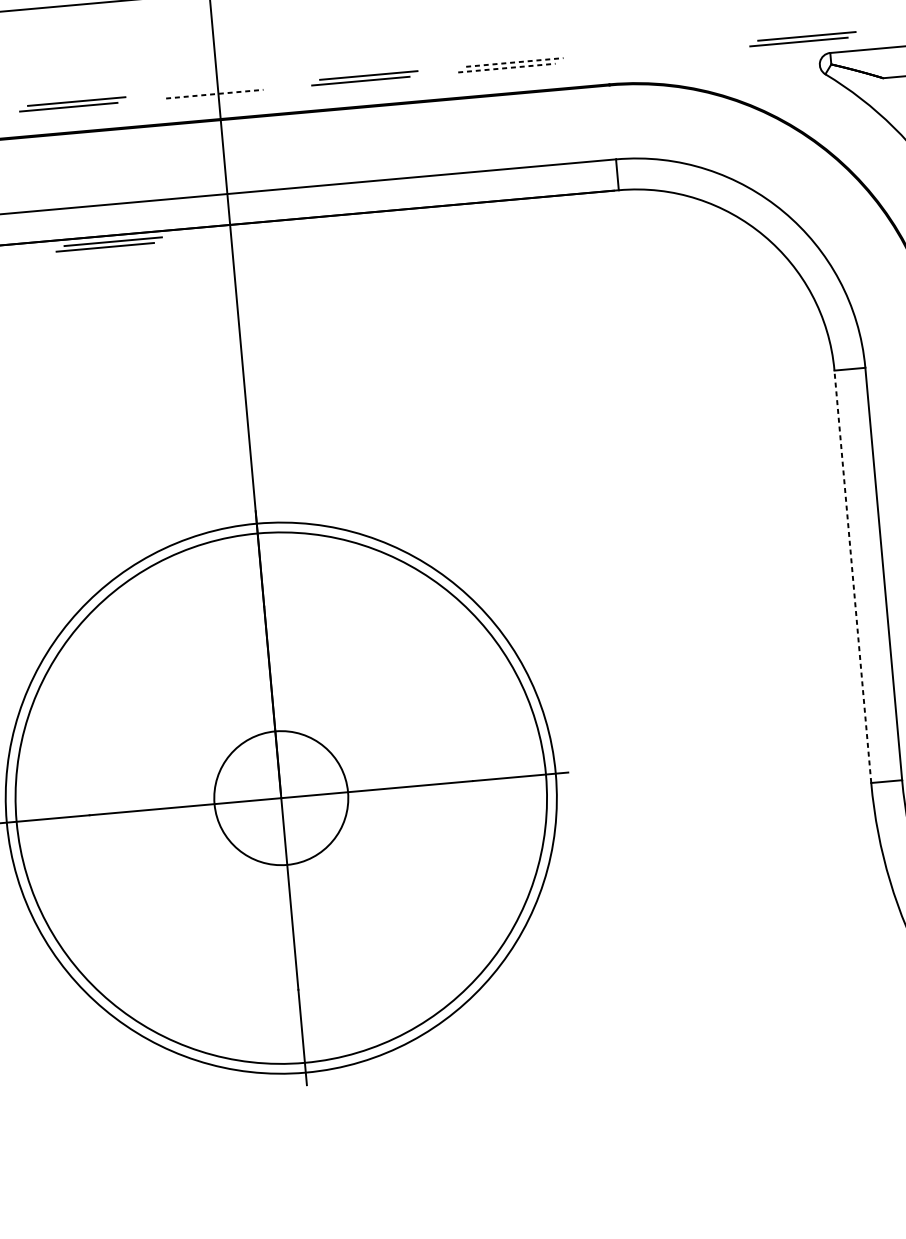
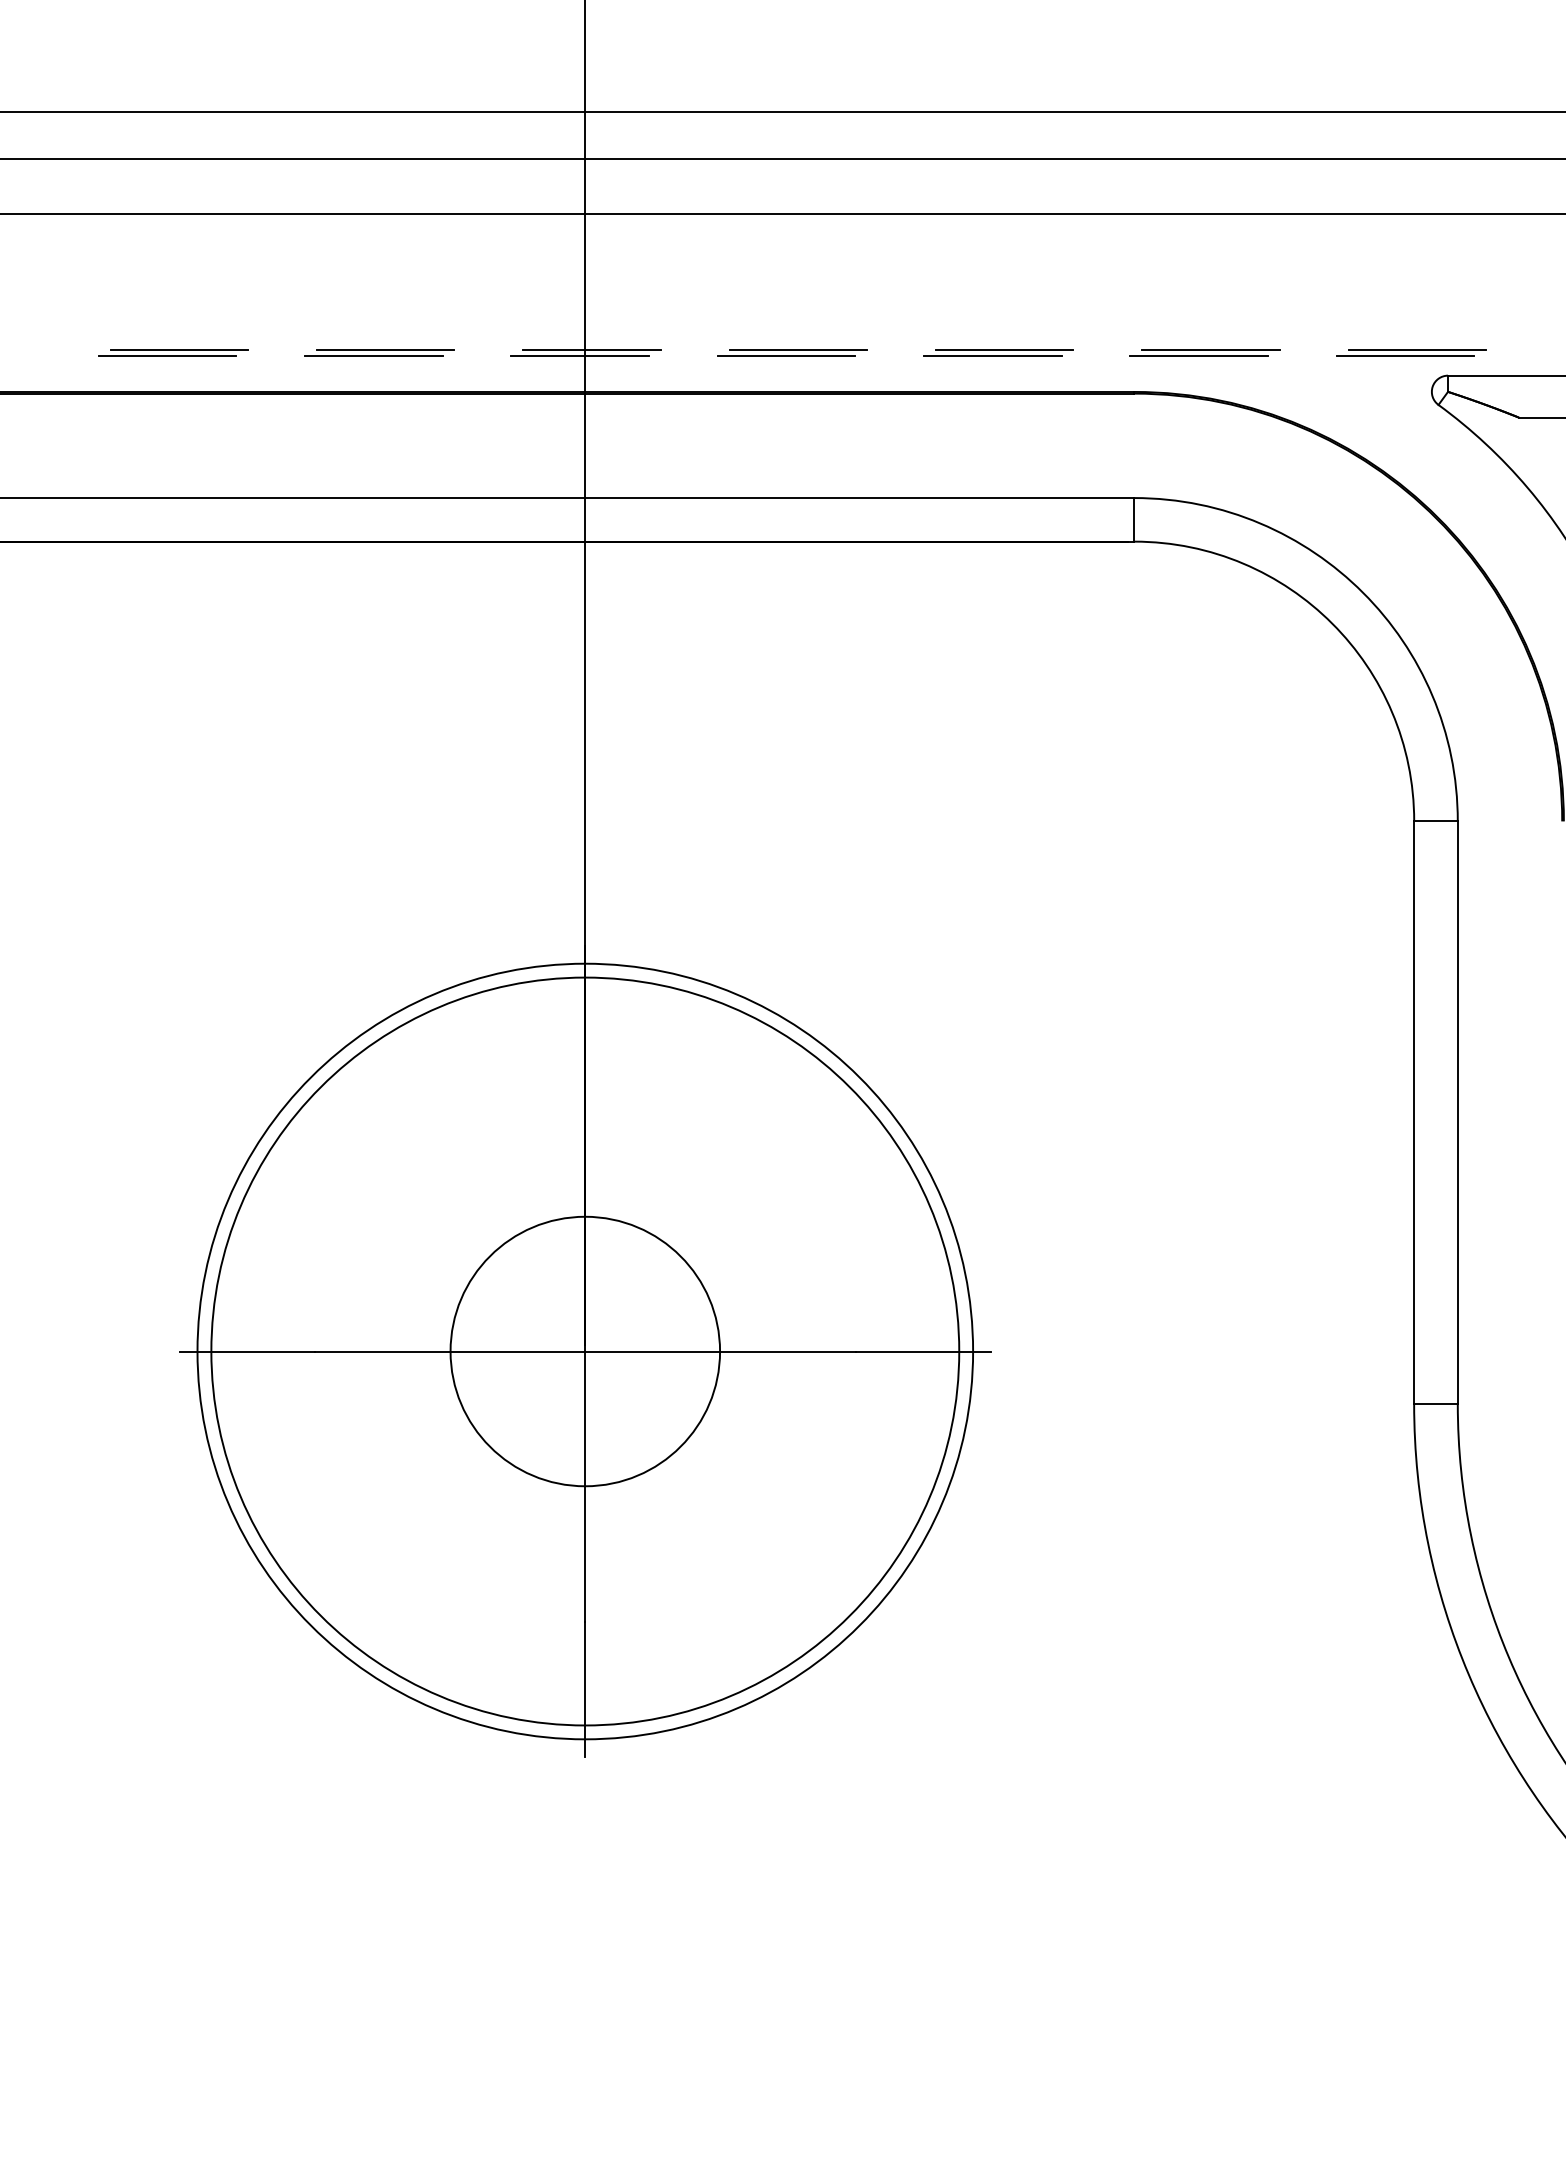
line: (660, 49) -> (1210, 349), added
line: (652, 55) -> (1198, 356), added
line: (514, 62) -> (1004, 349), dashed -> solid
line: (506, 68) -> (992, 356), dashed -> solid
line: (222, 88) -> (591, 349), added
line: (215, 94) -> (580, 356), dashed -> solid
part: (109, 244) -> (413, 553), removed
line: (853, 576) -> (1414, 1112), dashed -> solid
circle: (281, 798) -> (585, 1351), size x1.43

